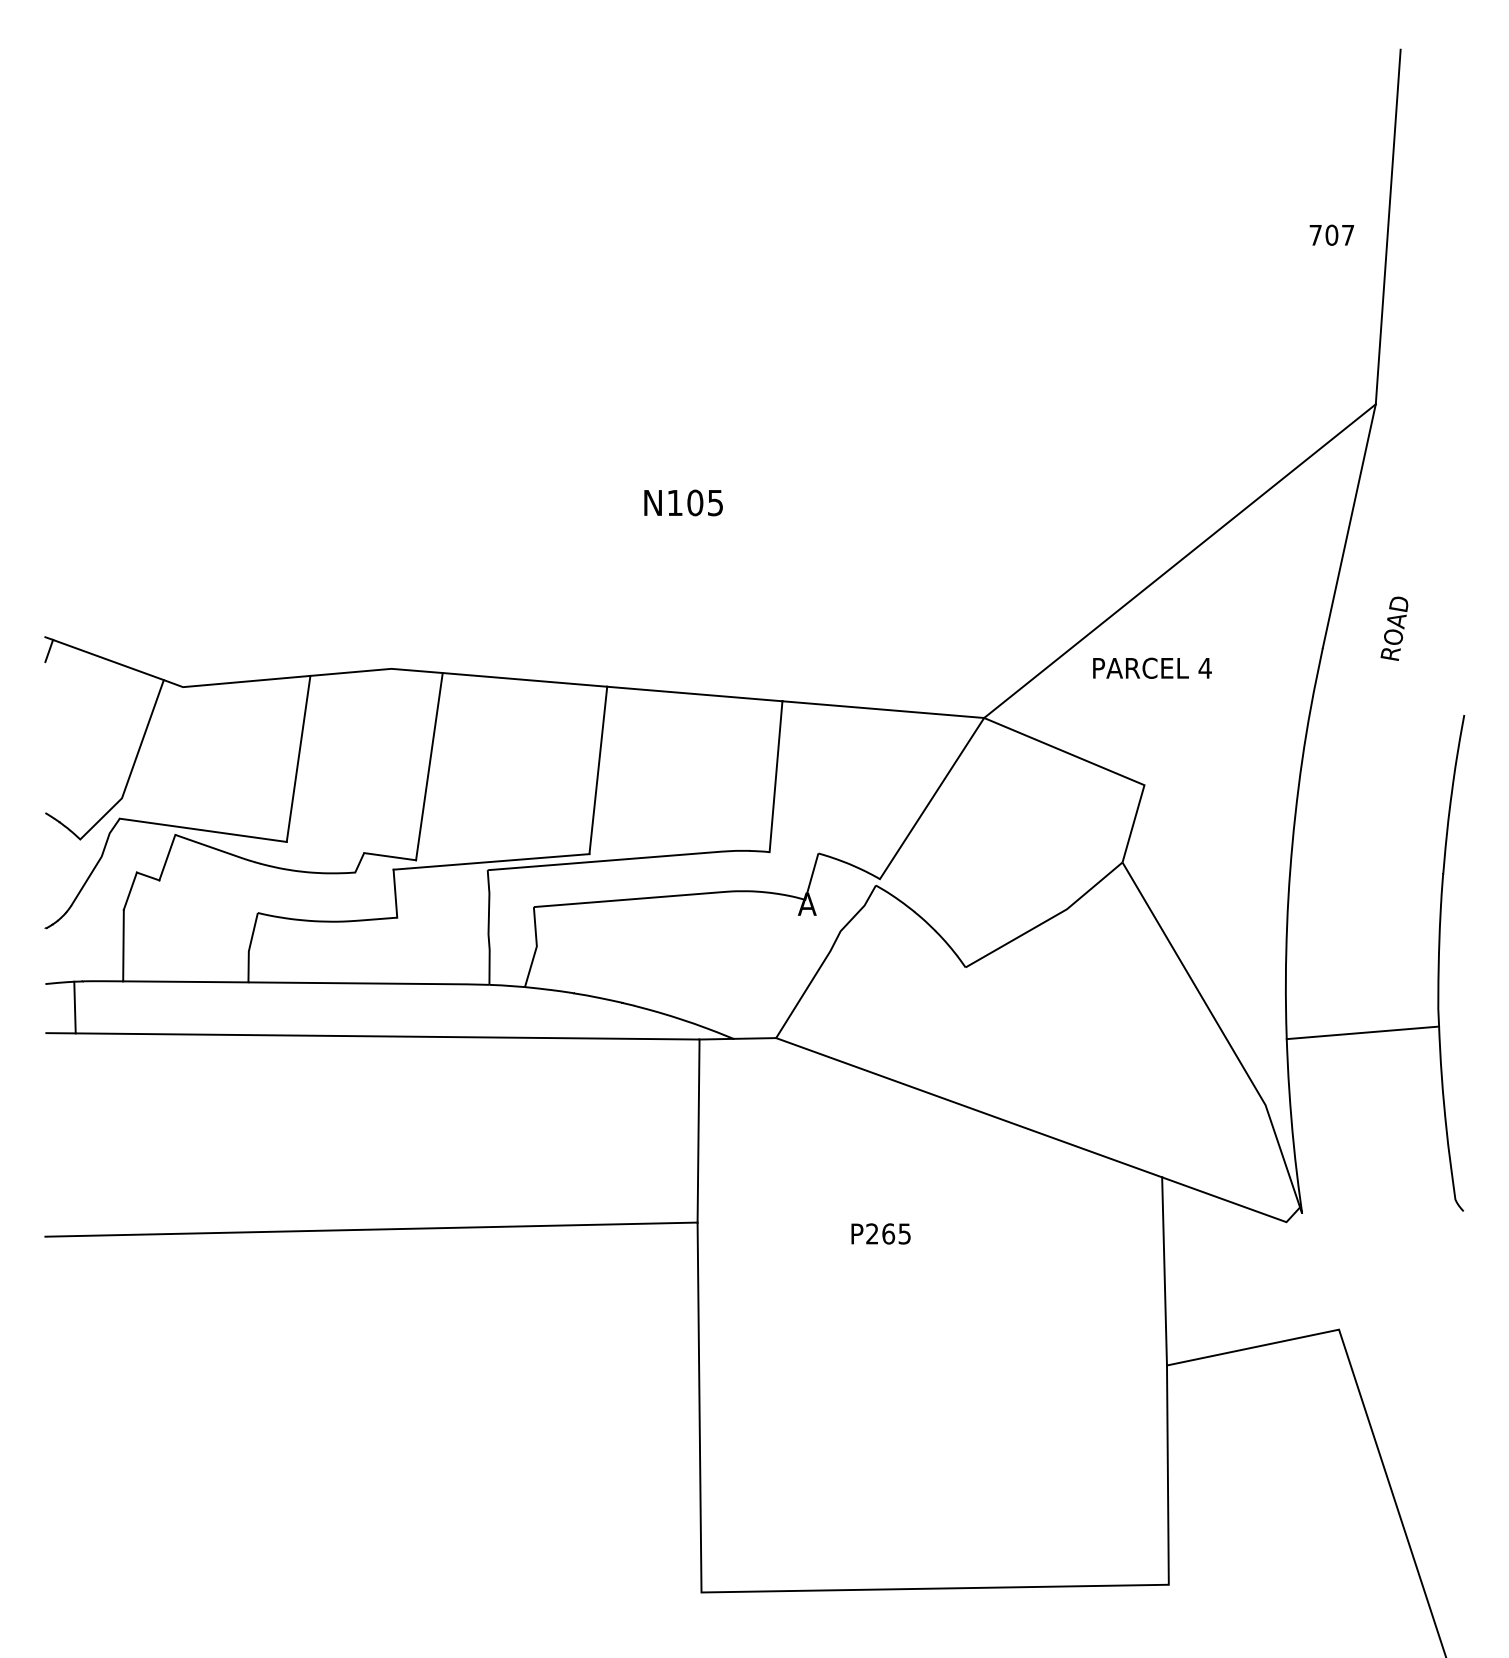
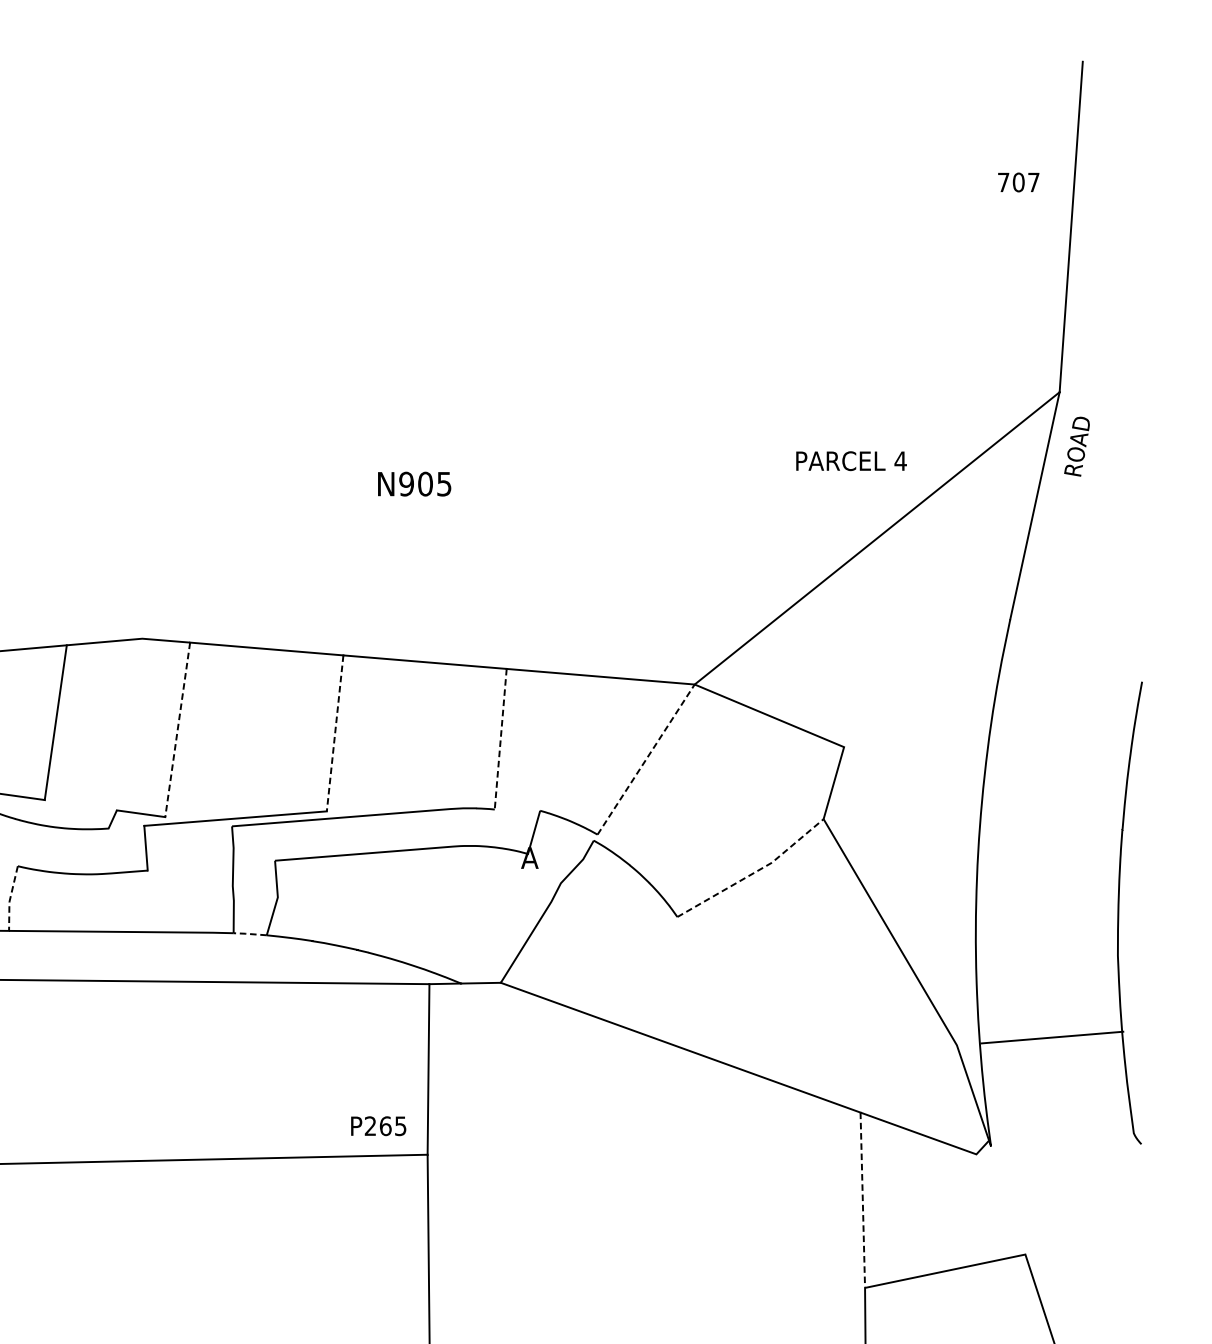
text: (1331, 234) -> (1018, 181), moved
text: (674, 502) -> (406, 483), N105 -> N905
text: (1394, 628) -> (1077, 446), moved
text: (1152, 667) -> (851, 460), moved
line: (429, 766) -> (177, 729), solid -> dashed
line: (598, 770) -> (335, 733), solid -> dashed
line: (776, 776) -> (501, 739), solid -> dashed
line: (932, 798) -> (646, 759), solid -> dashed
line: (1048, 919) -> (754, 872), solid -> dashed
line: (249, 947) -> (10, 898), solid -> dashed
line: (506, 985) -> (249, 933), solid -> dashed
line: (1362, 1032) -> (1051, 1037), moved
text: (880, 1233) -> (378, 1125), moved
line: (1164, 1271) -> (862, 1200), solid -> dashed

